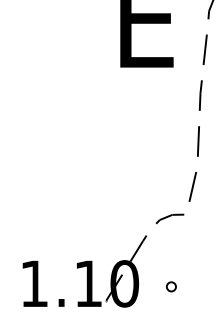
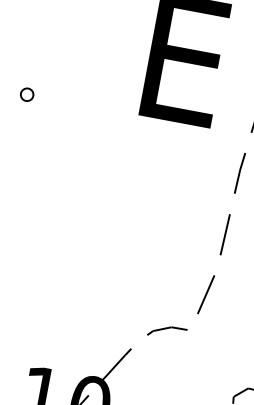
part: (37, 67) -> (26, 94), added

